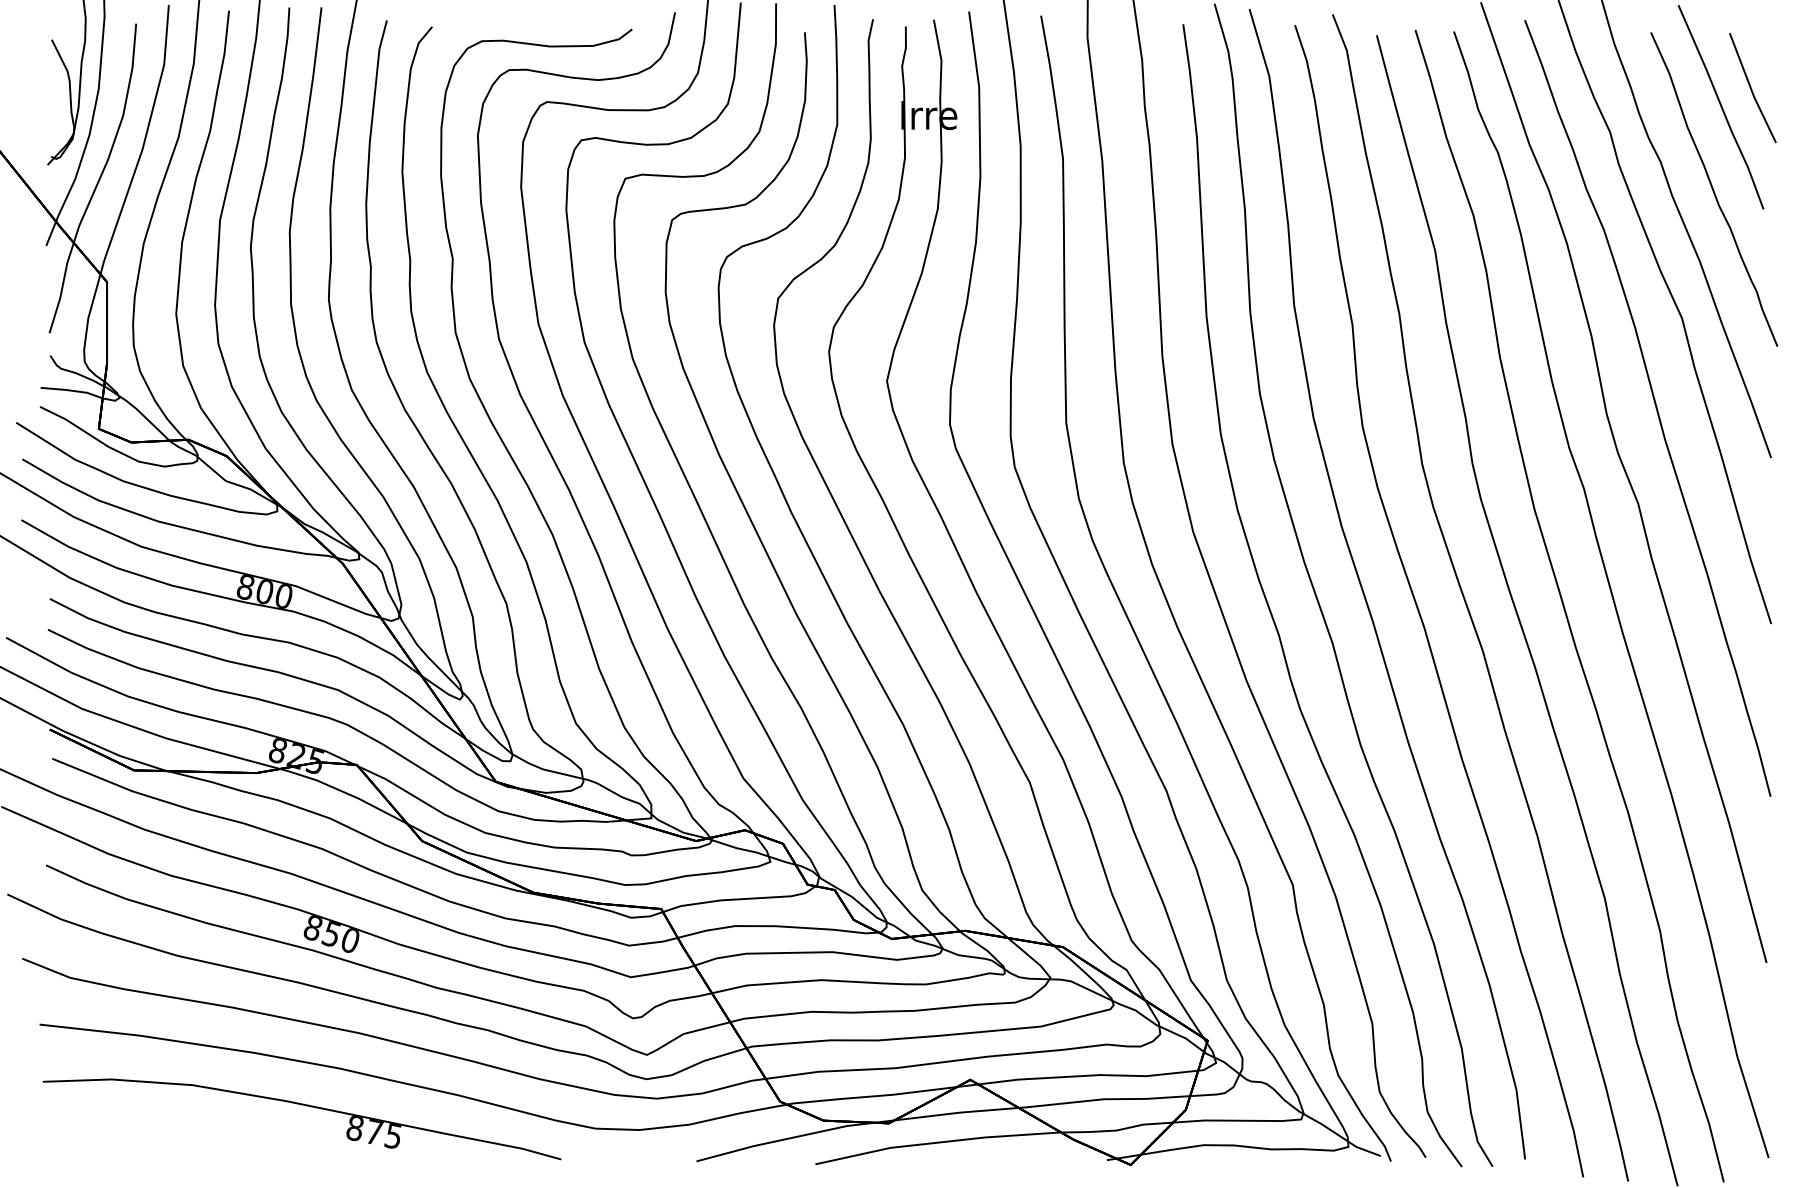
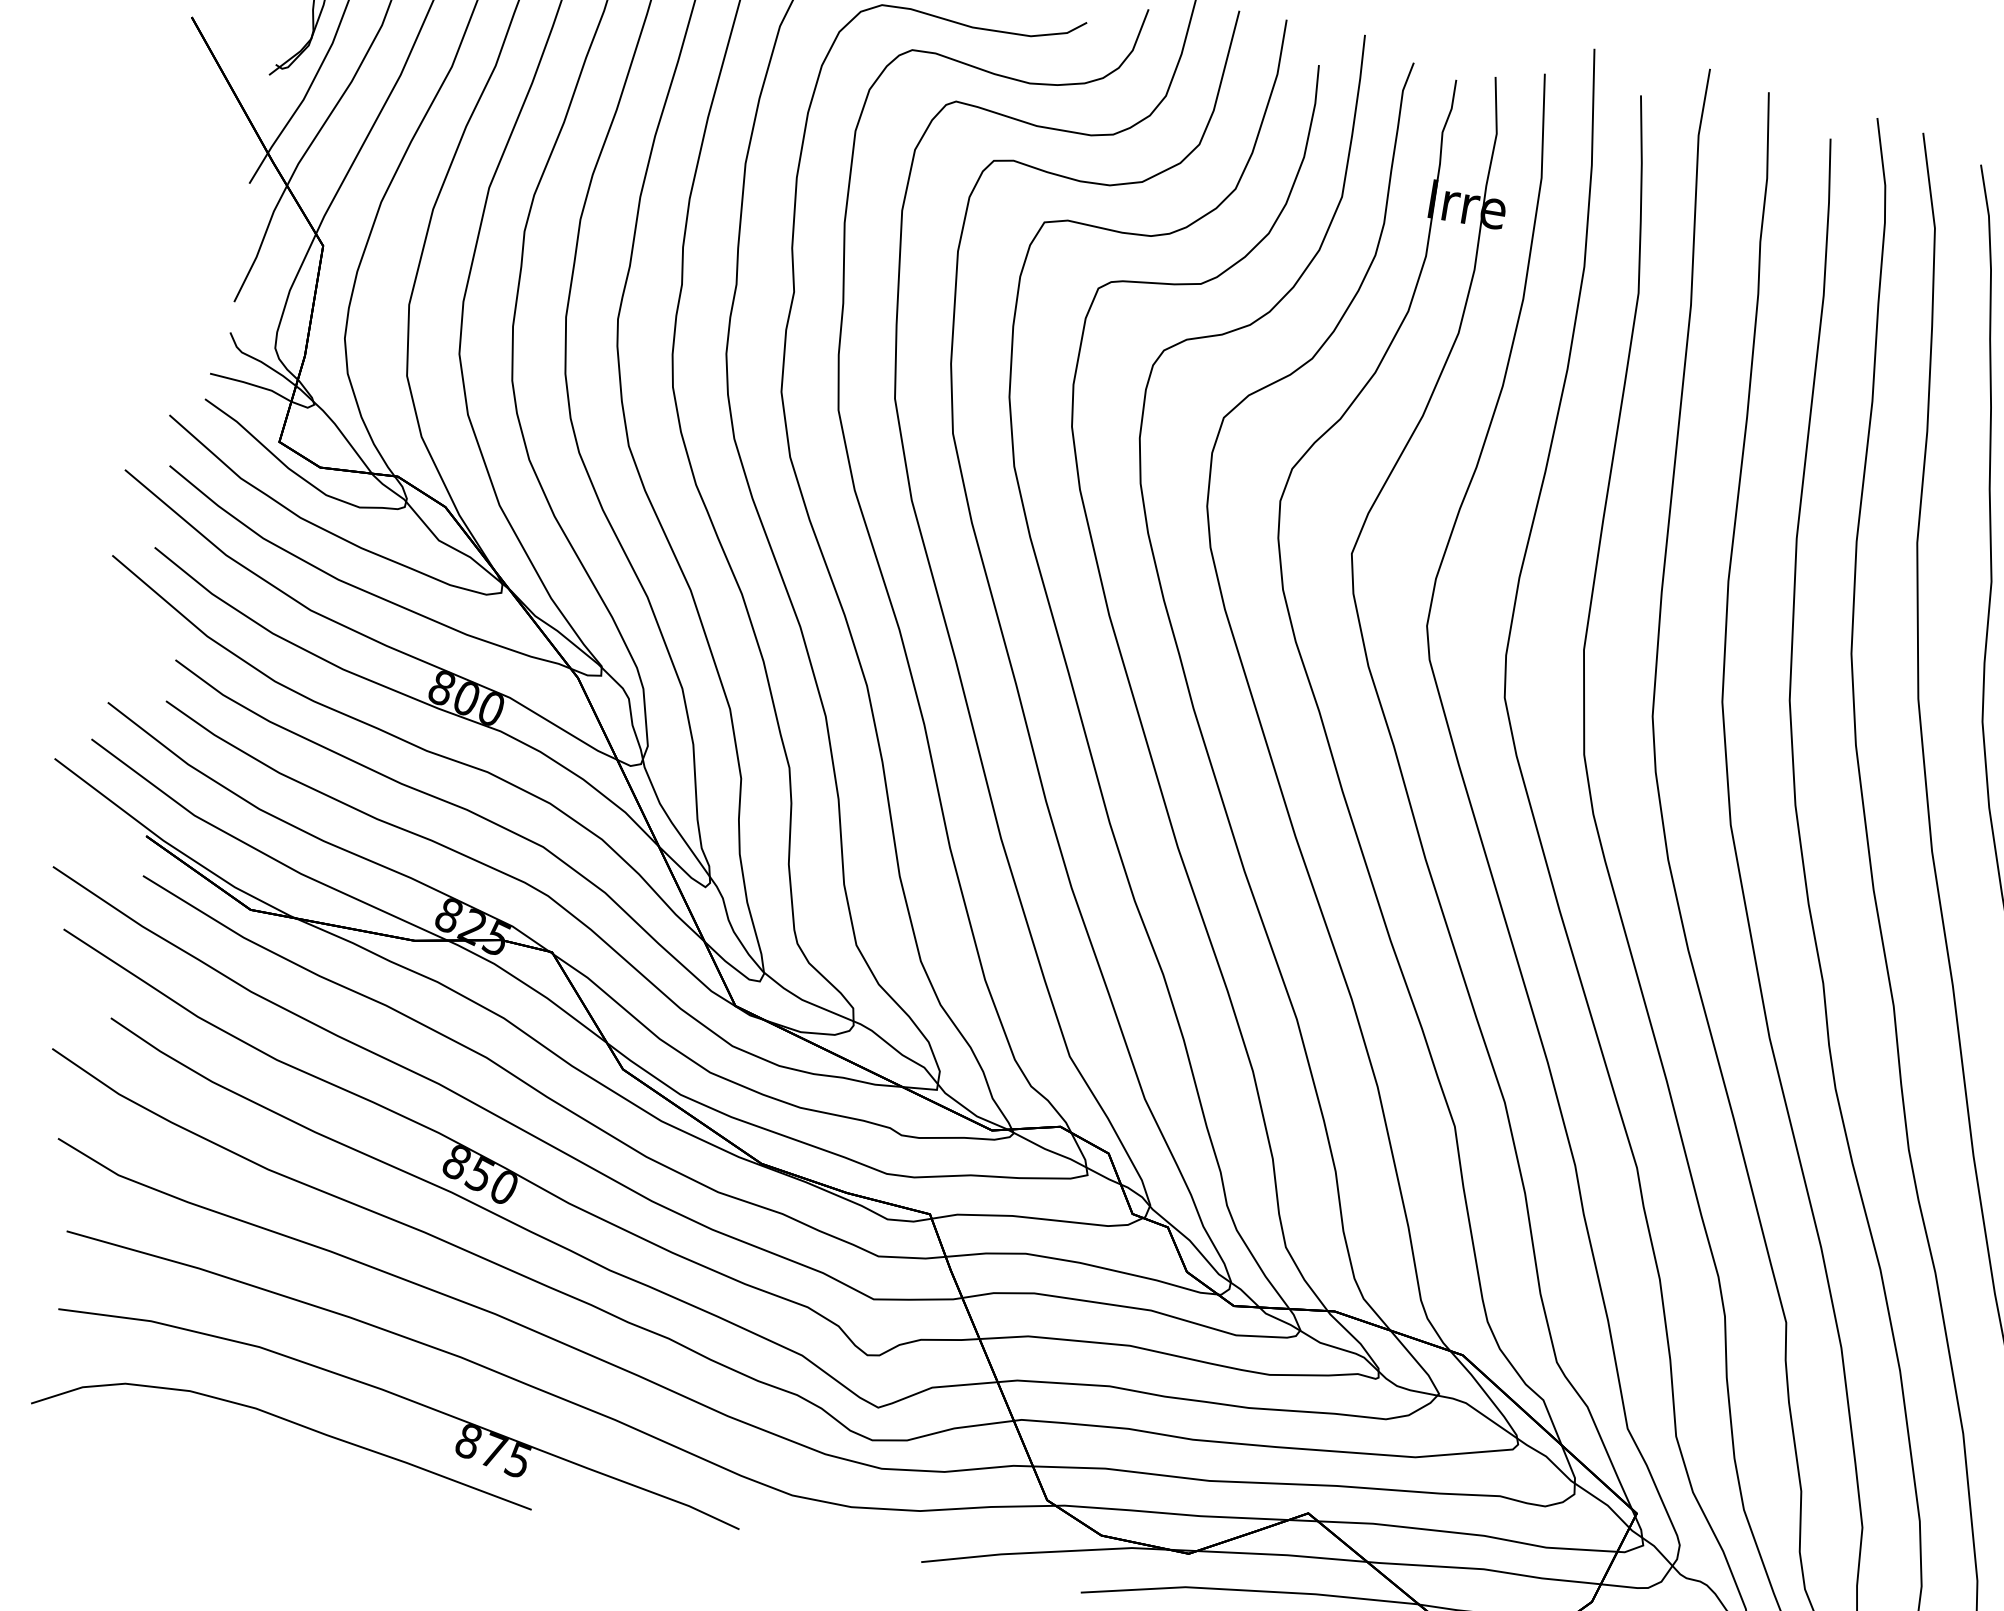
curve: (224, 1136) -> (290, 1423), added

